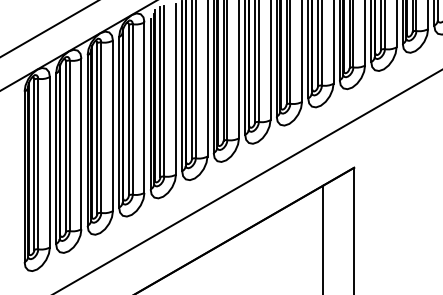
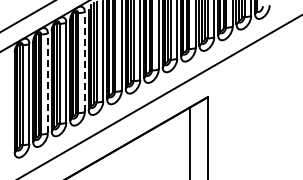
line: (143, 107) -> (84, 61), solid -> dashed
line: (80, 142) -> (47, 82), solid -> dashed

